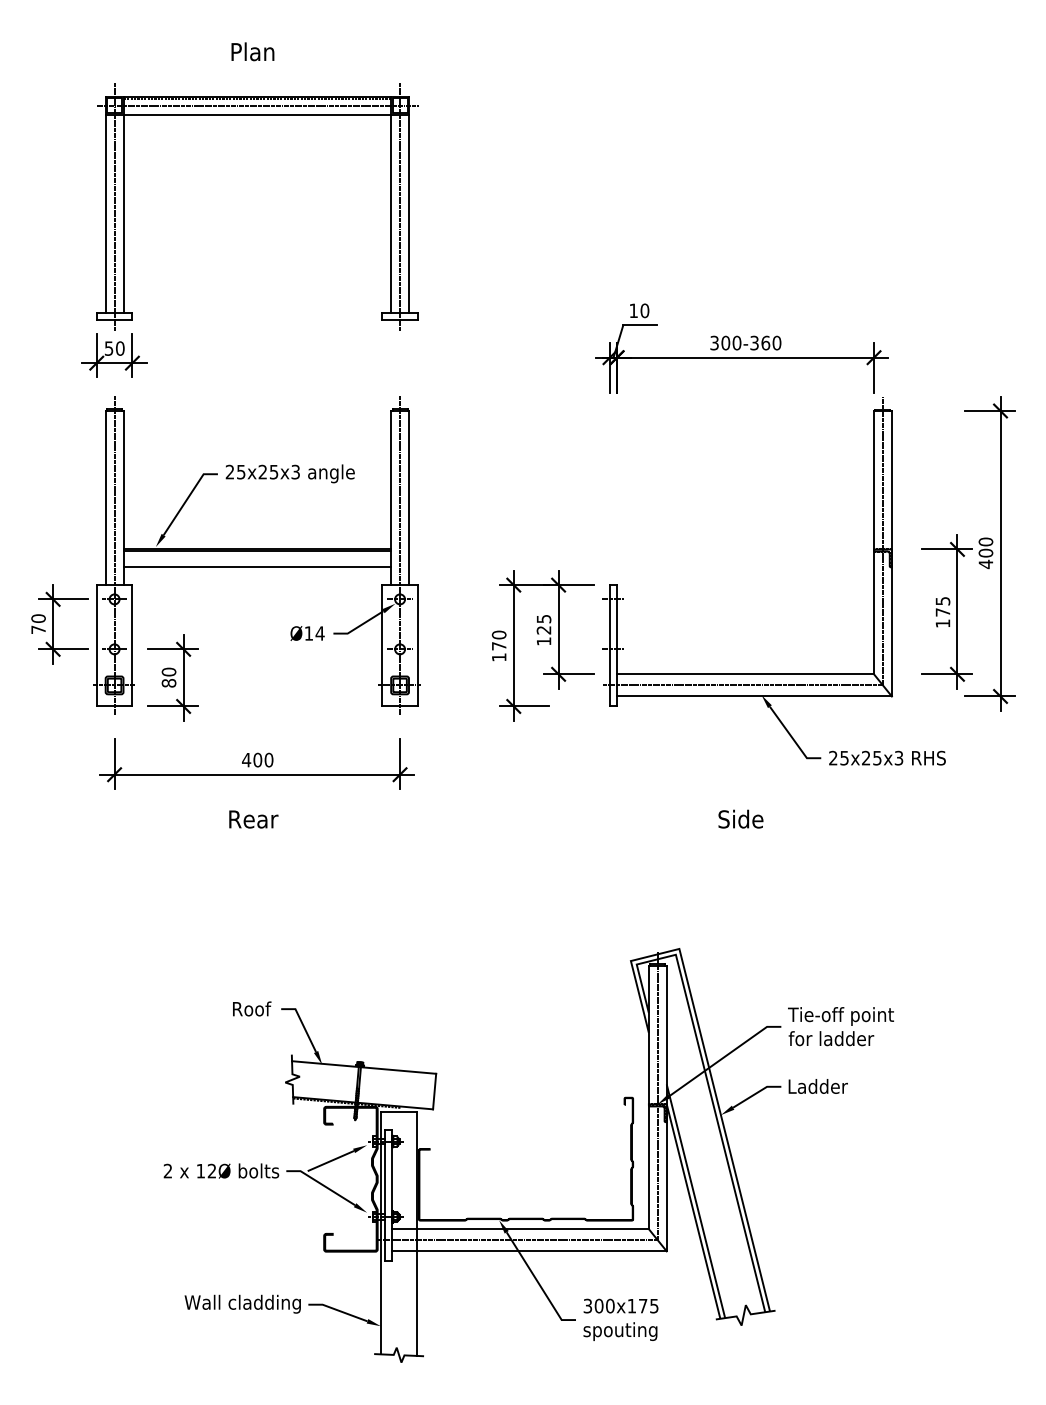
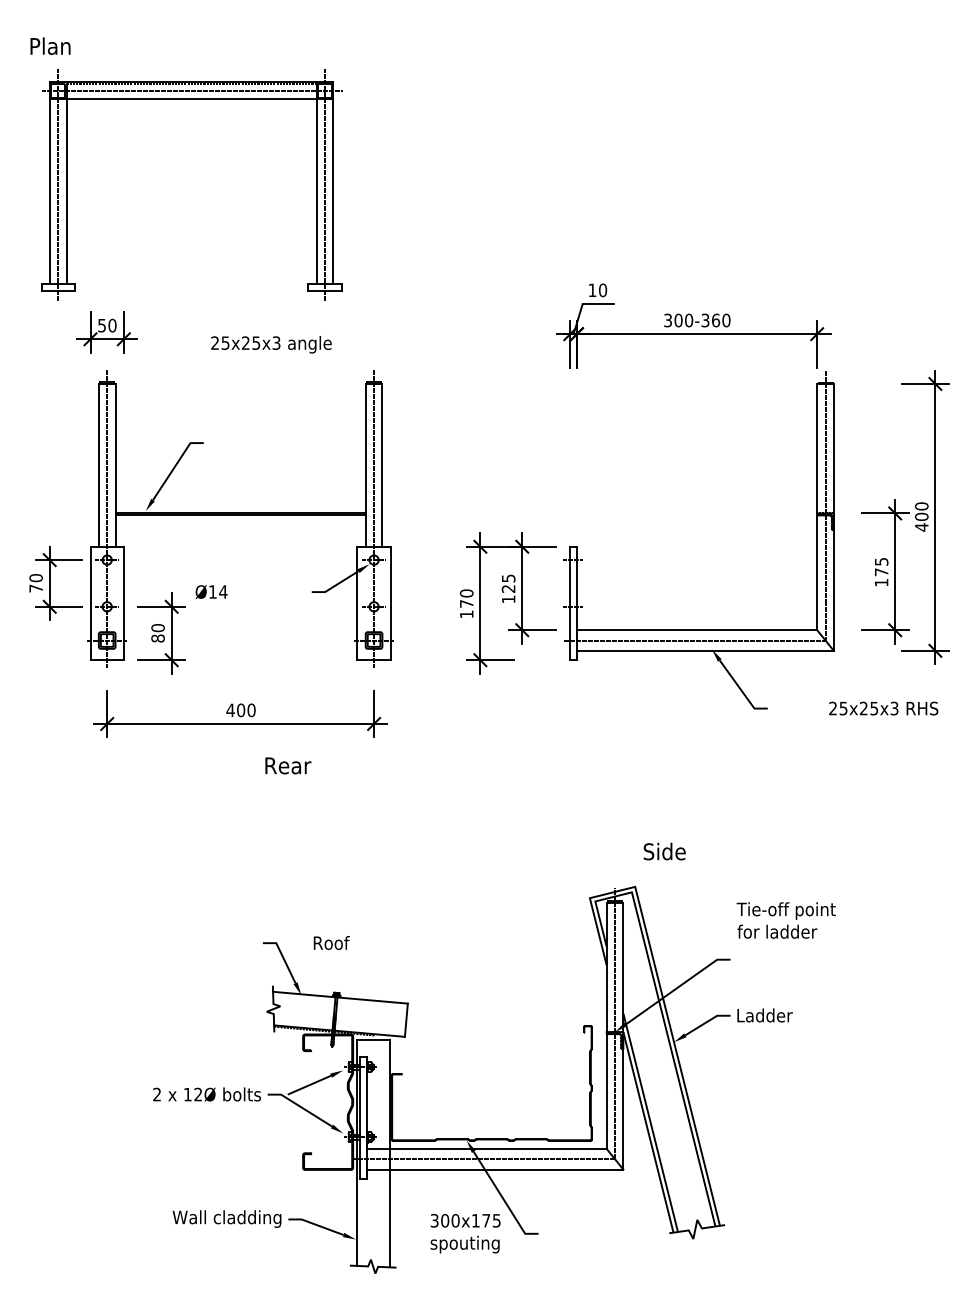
text: (252, 51) -> (50, 45), moved
part: (257, 115) -> (191, 99), moved
text: (290, 473) -> (271, 344), moved
line: (257, 566) -> (240, 529), removed
text: (307, 632) -> (211, 591), moved
text: (887, 758) -> (883, 708), moved
text: (253, 819) -> (288, 765), moved
text: (740, 819) -> (664, 851), moved
text: (251, 1008) -> (331, 942), moved
text: (840, 1026) -> (785, 920), moved
text: (620, 1319) -> (465, 1233), moved

